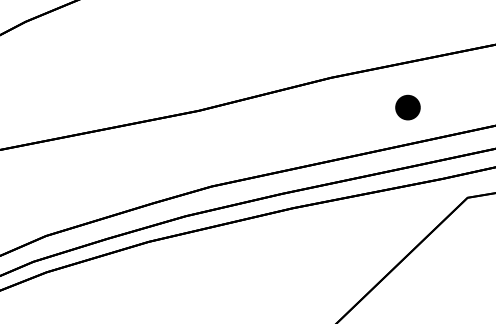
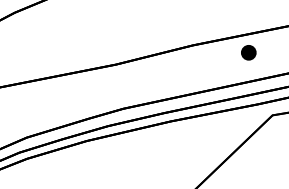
part: (407, 107) -> (248, 52), moved

